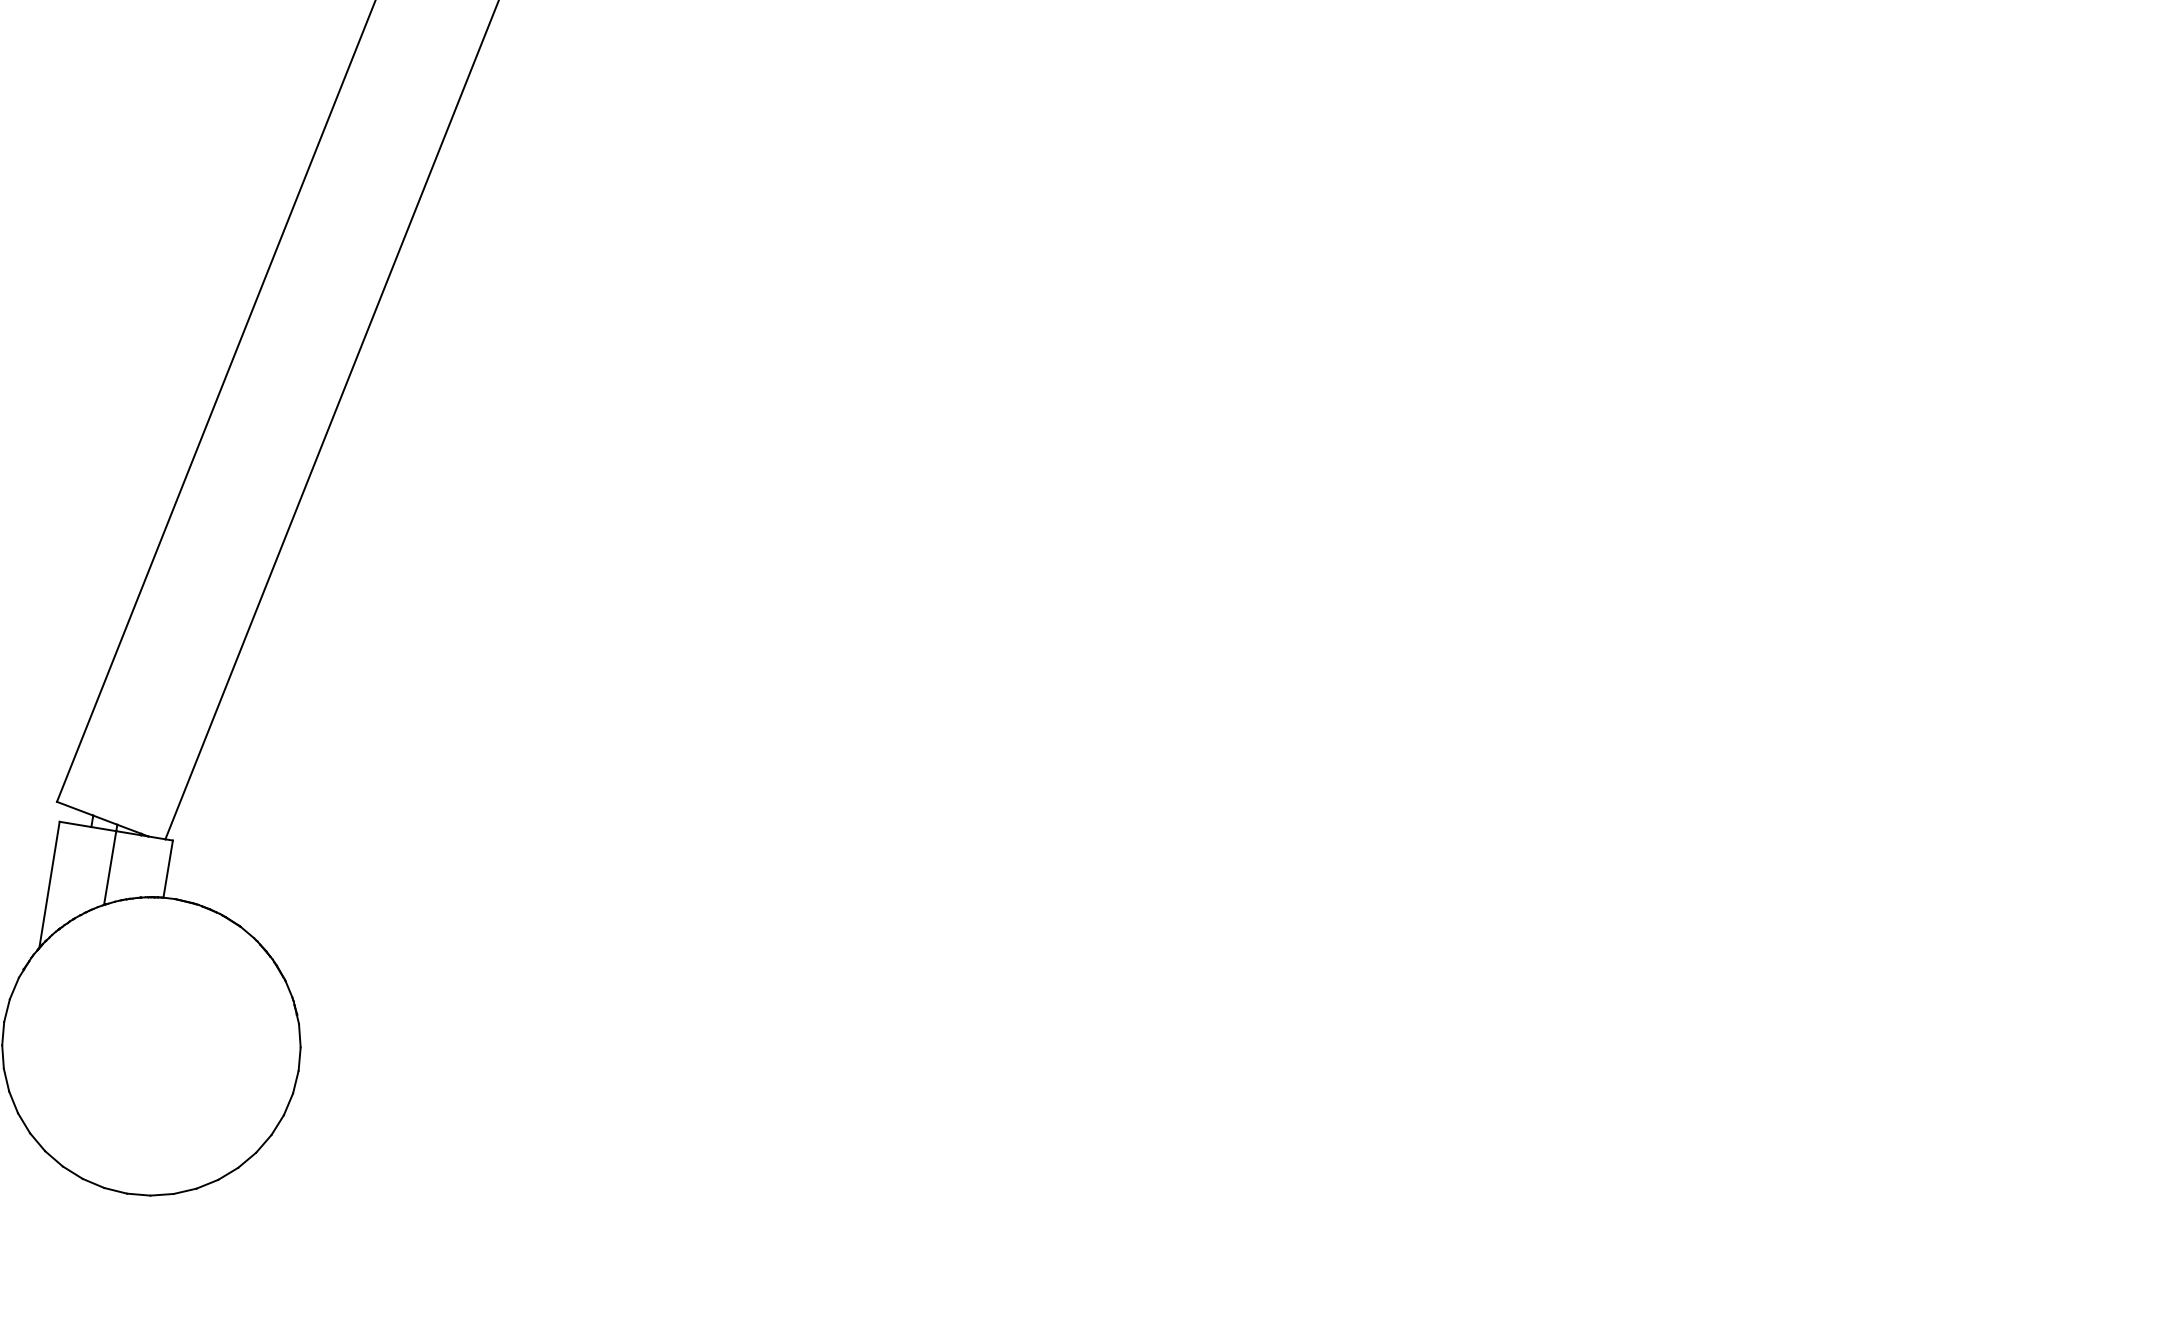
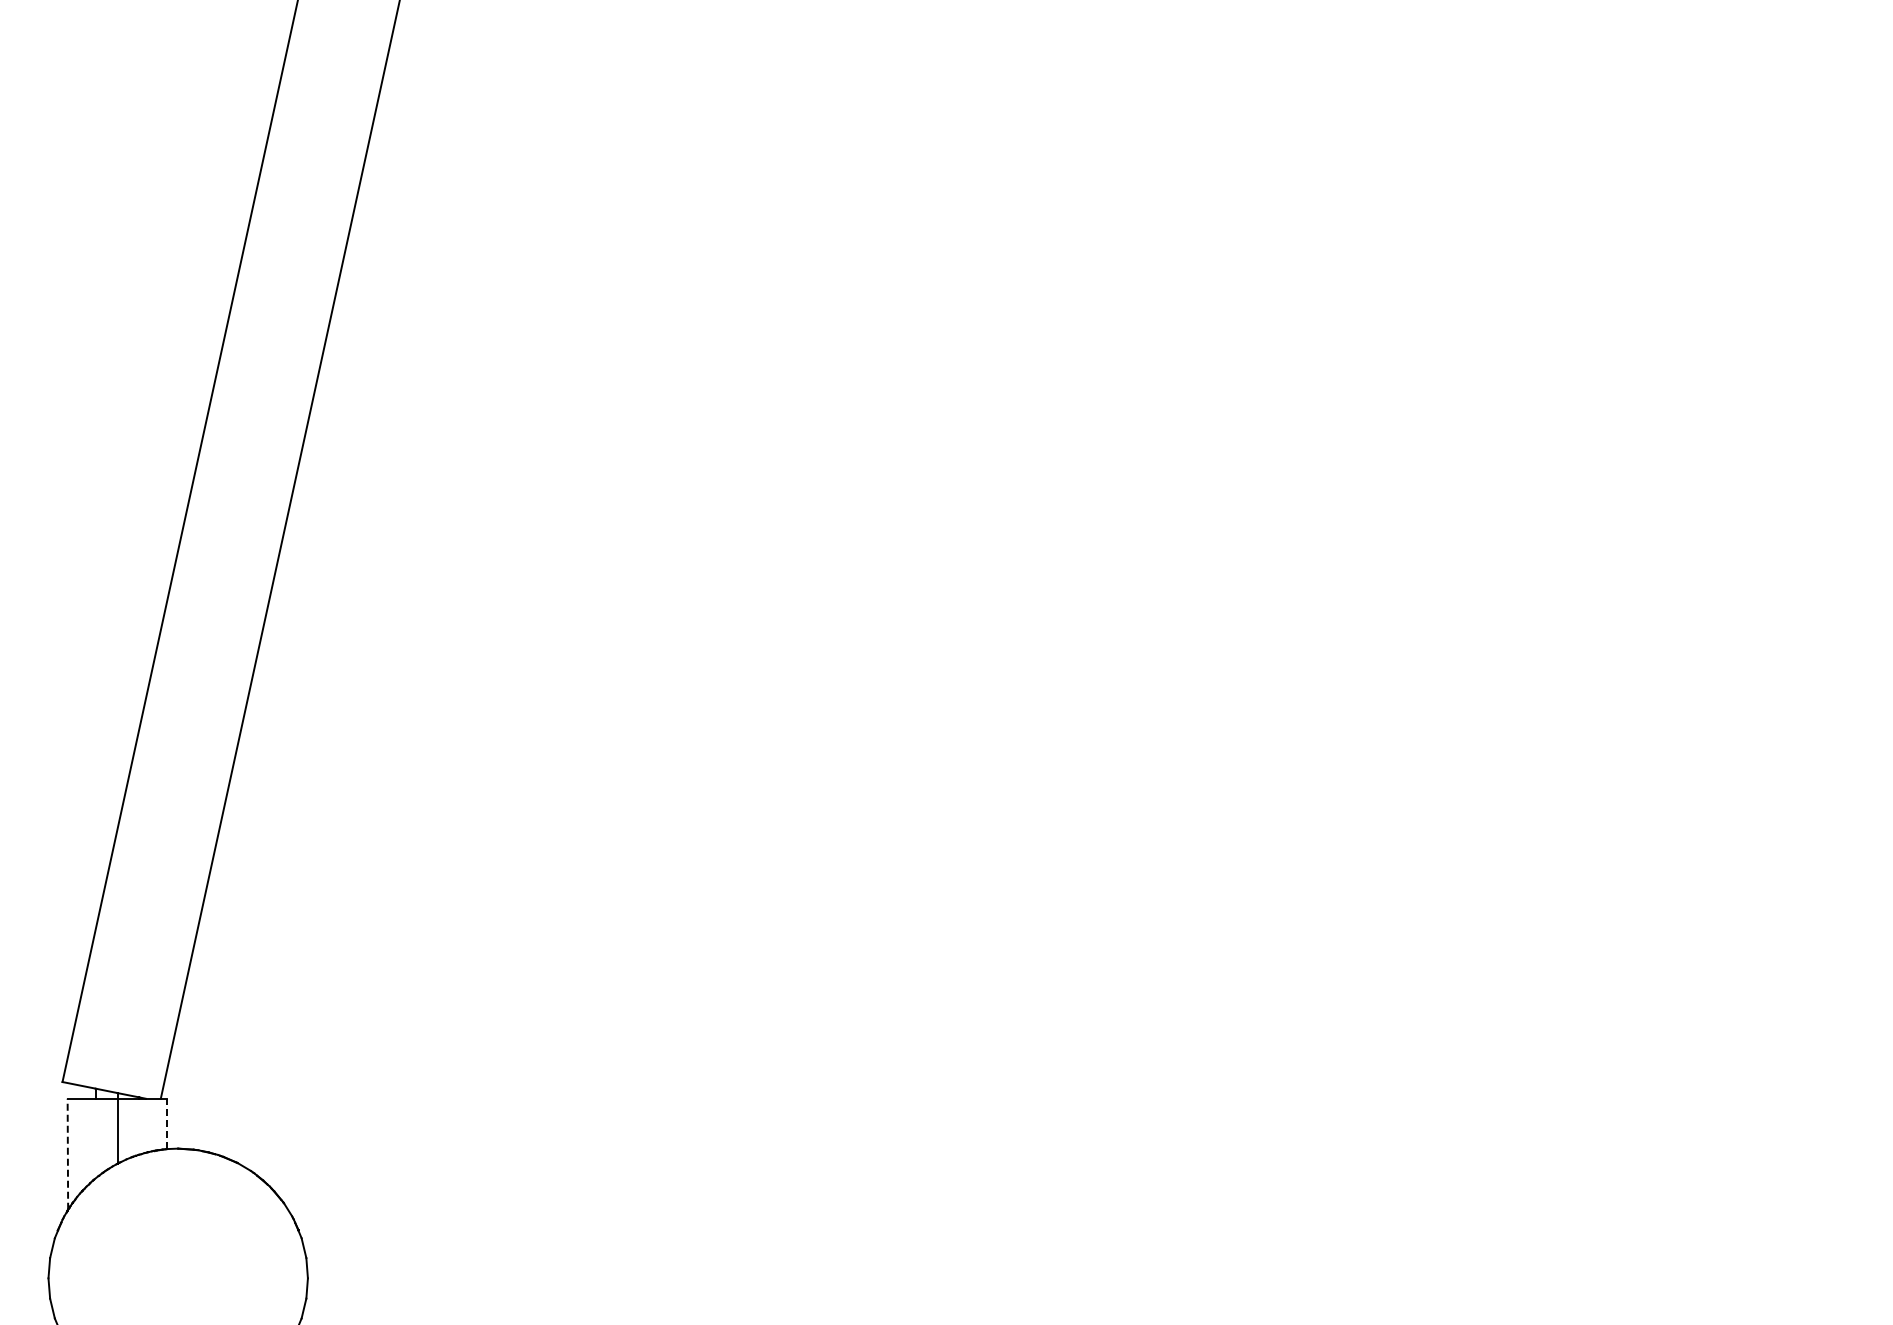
line: (168, 868) -> (167, 1123), solid -> dashed
line: (49, 885) -> (67, 1154), solid -> dashed

